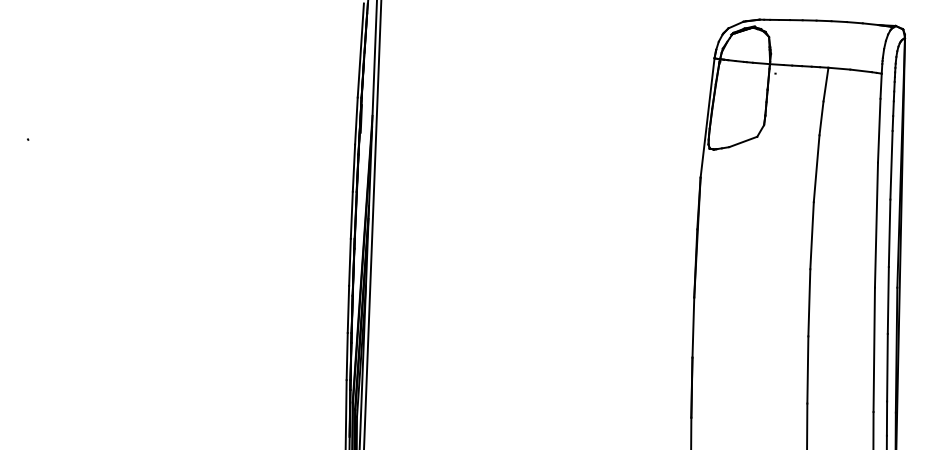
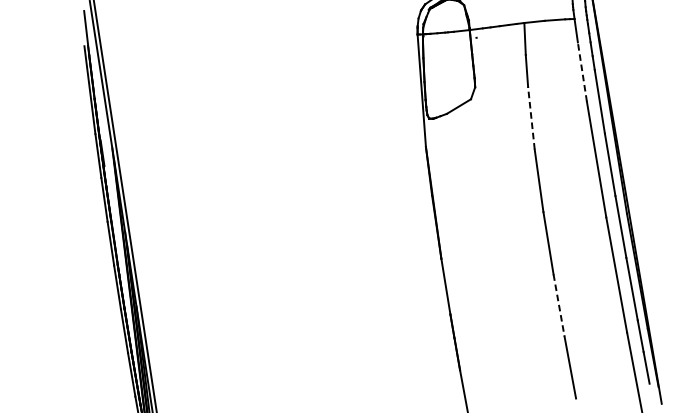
line: (879, 130) -> (582, 71), solid -> dashed
line: (816, 168) -> (531, 118), solid -> dashed
line: (807, 369) -> (558, 305), solid -> dashed

